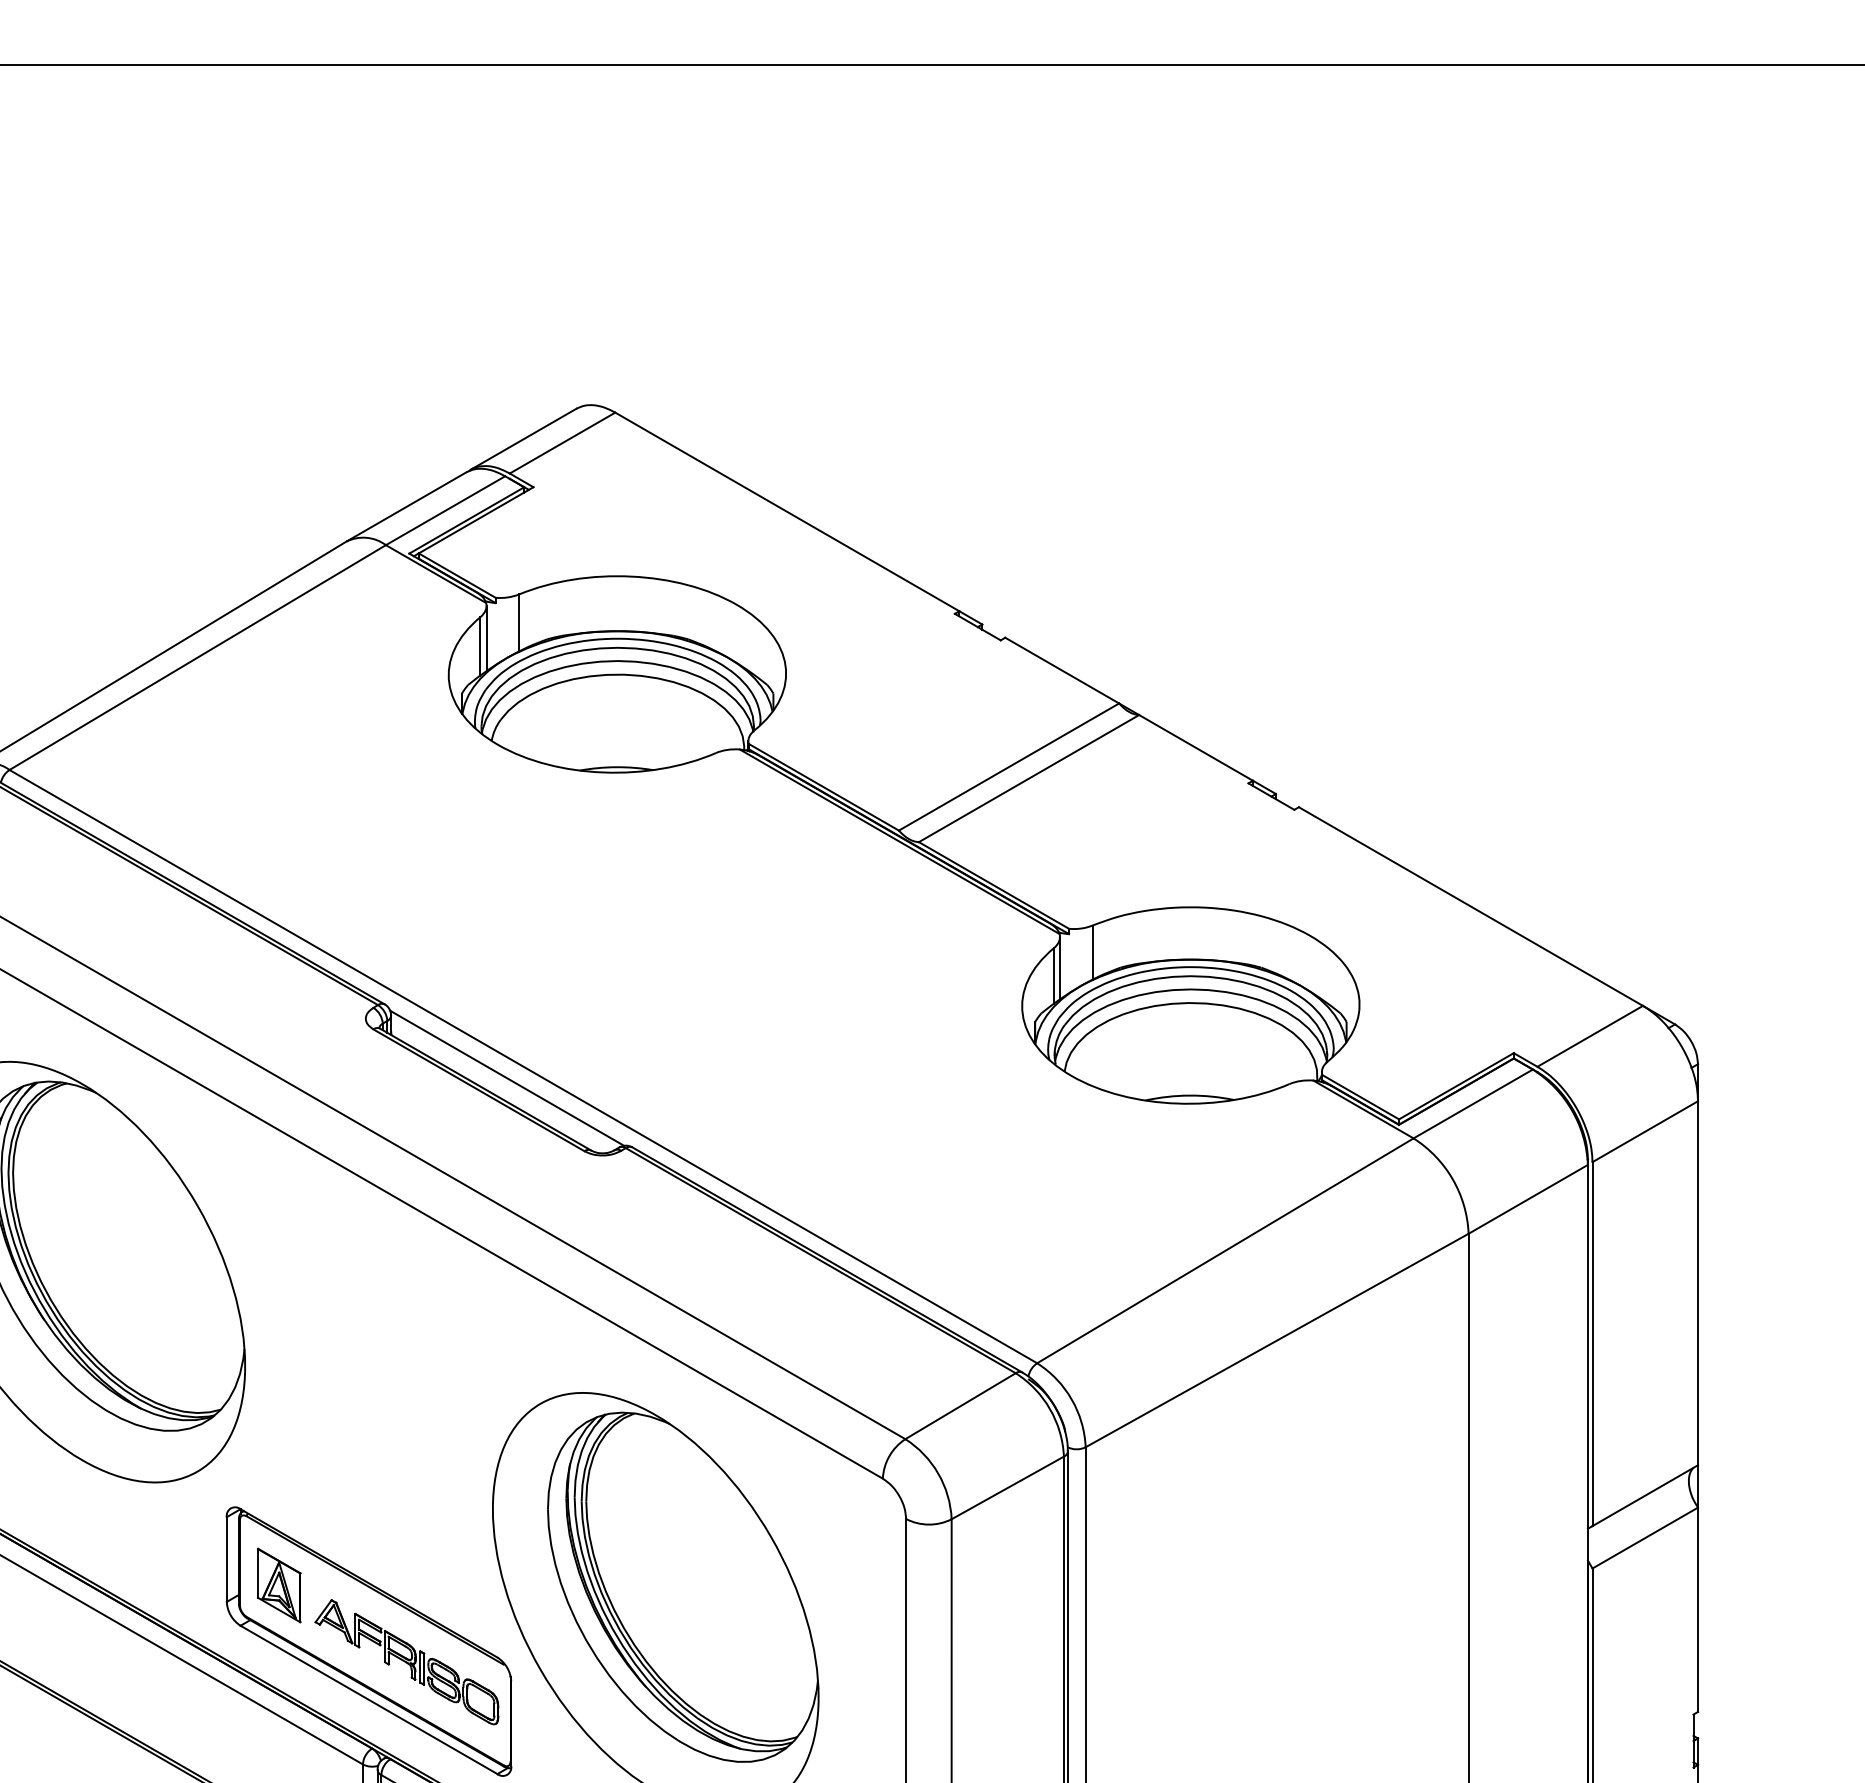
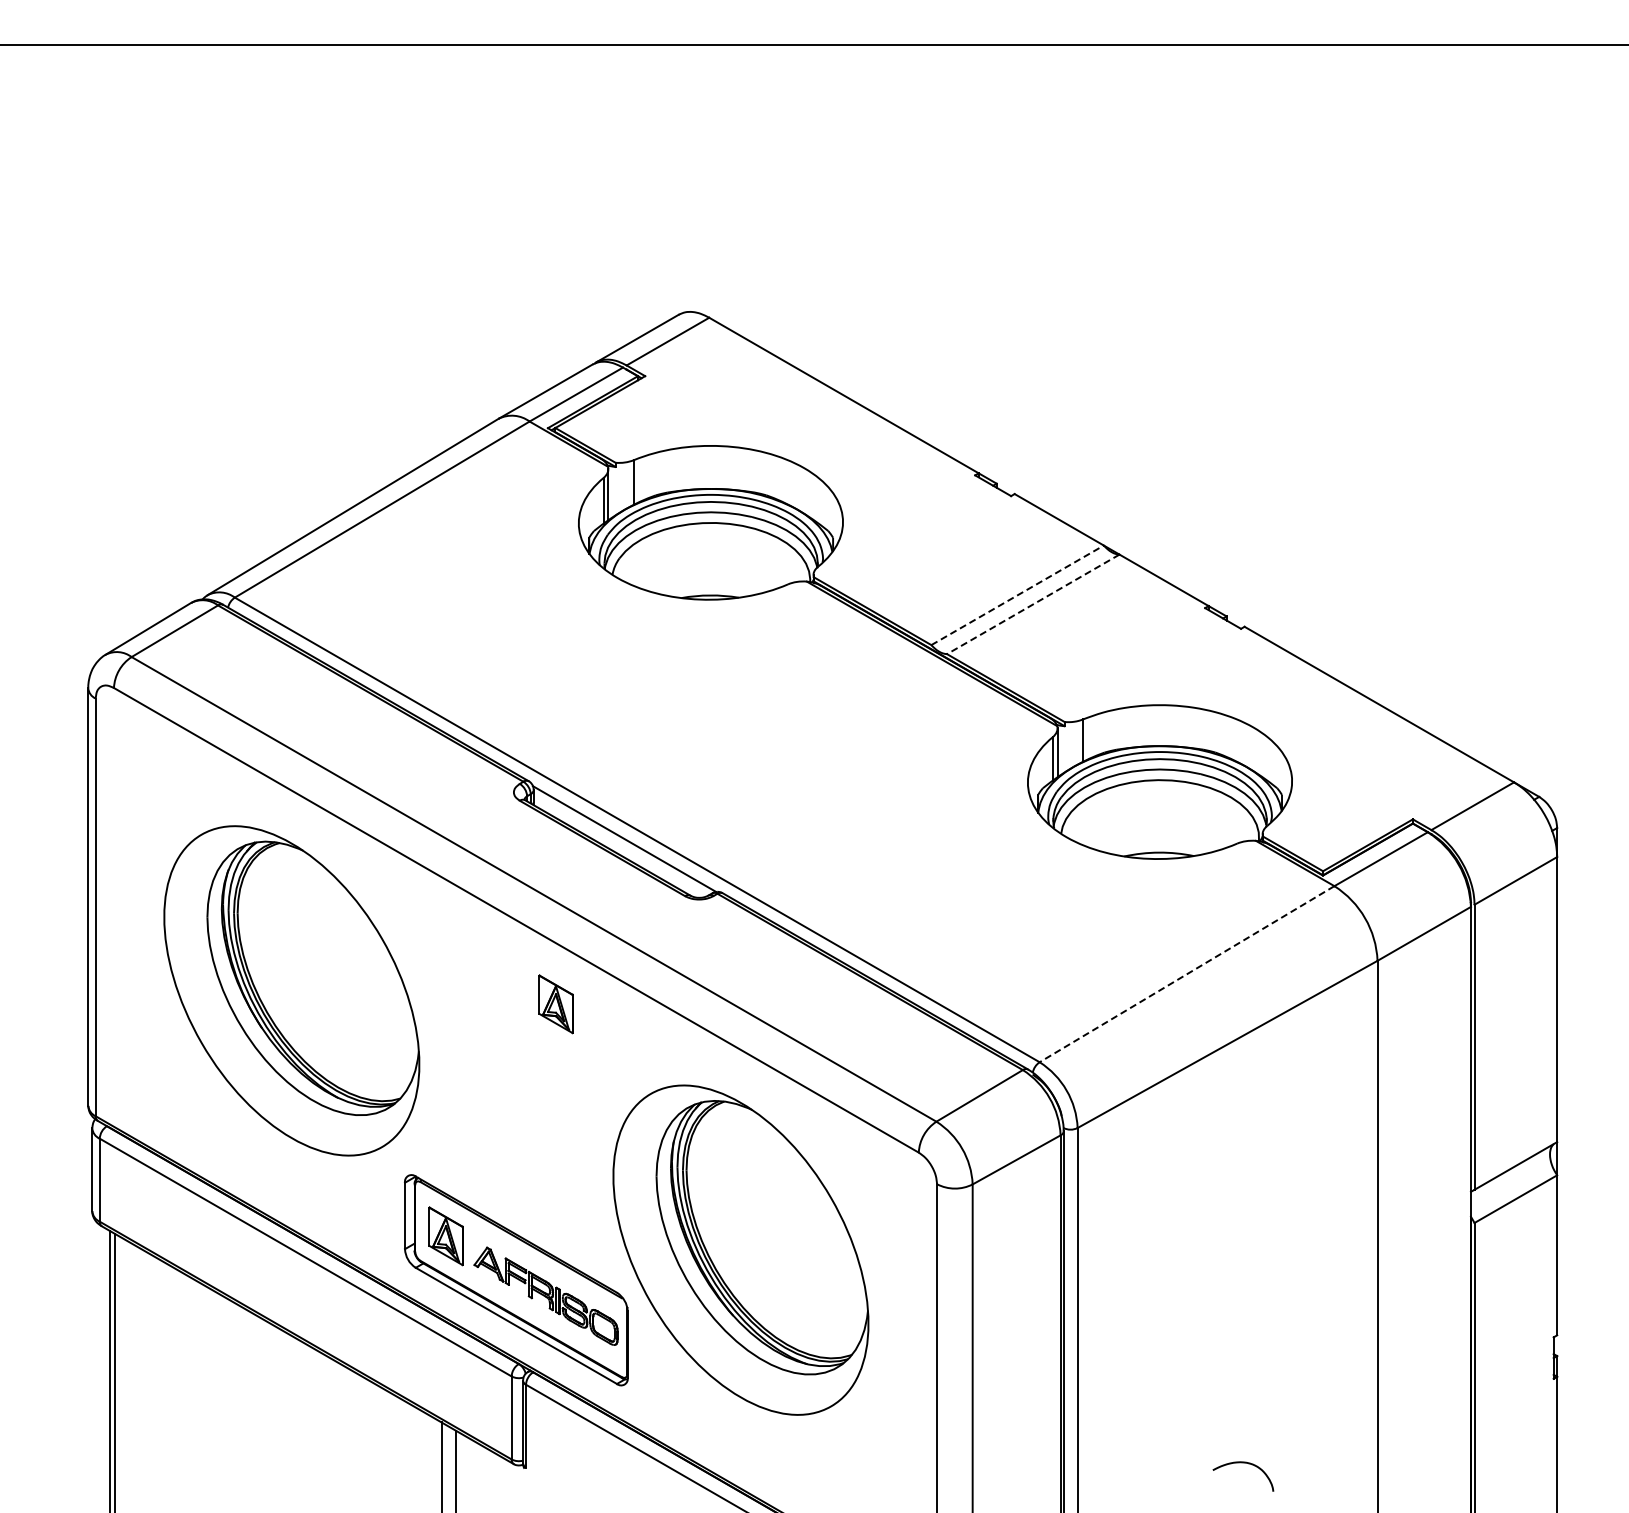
line: (1008, 767) -> (1017, 595), solid -> dashed
line: (1029, 778) -> (1033, 604), solid -> dashed
line: (1225, 1251) -> (1187, 974), solid -> dashed
part: (418, 1289) -> (555, 1004), added

